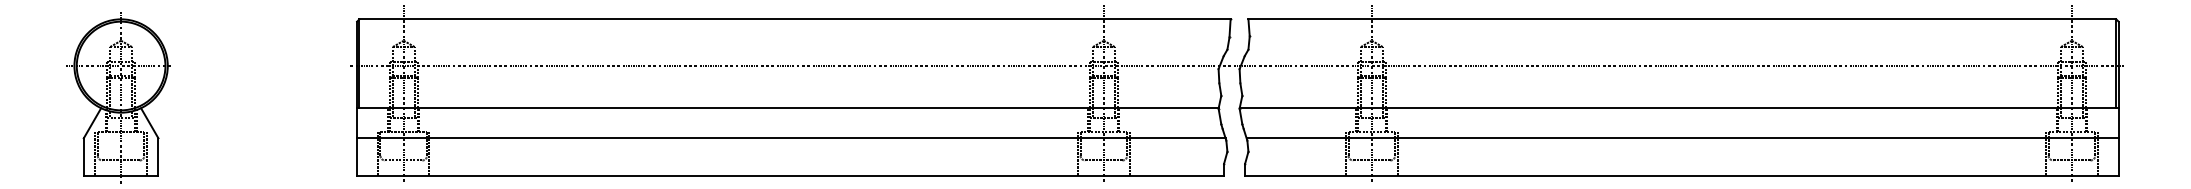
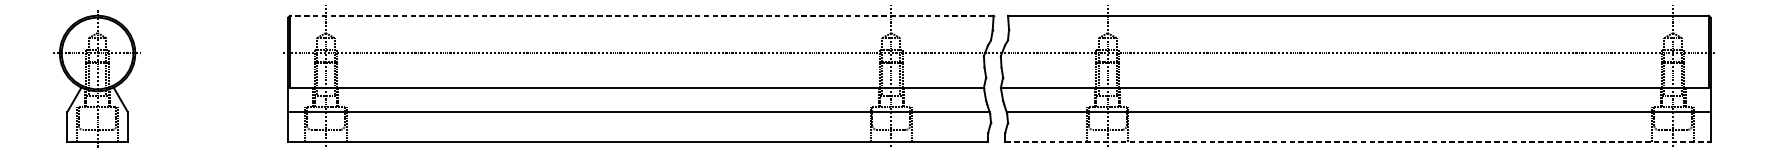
line: (795, 19) -> (642, 15), solid -> dashed
line: (1681, 175) -> (1357, 141), solid -> dashed

